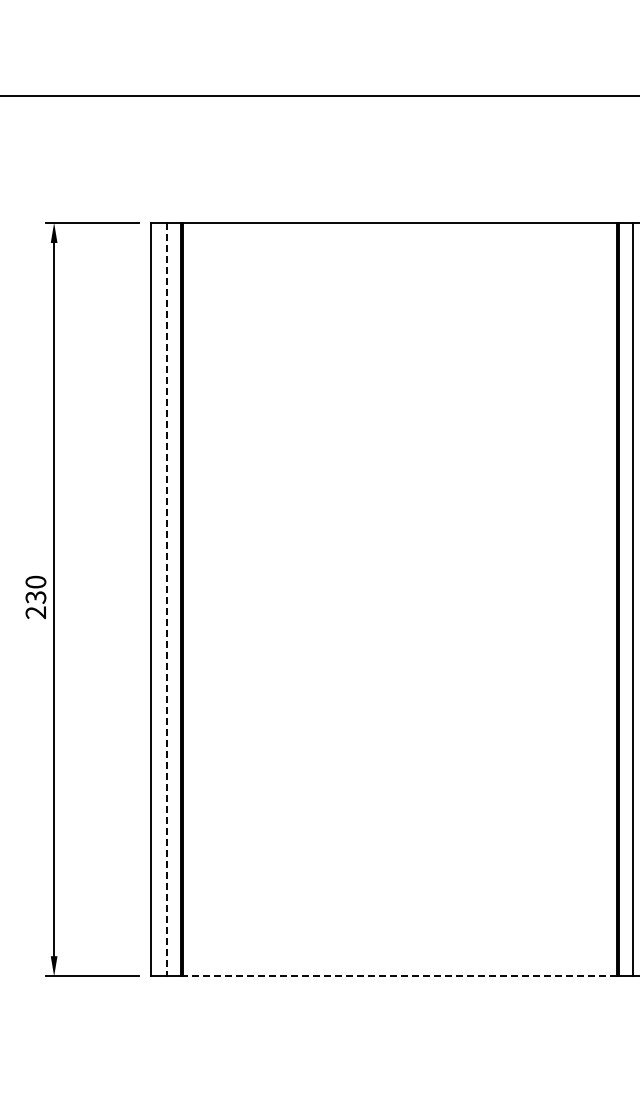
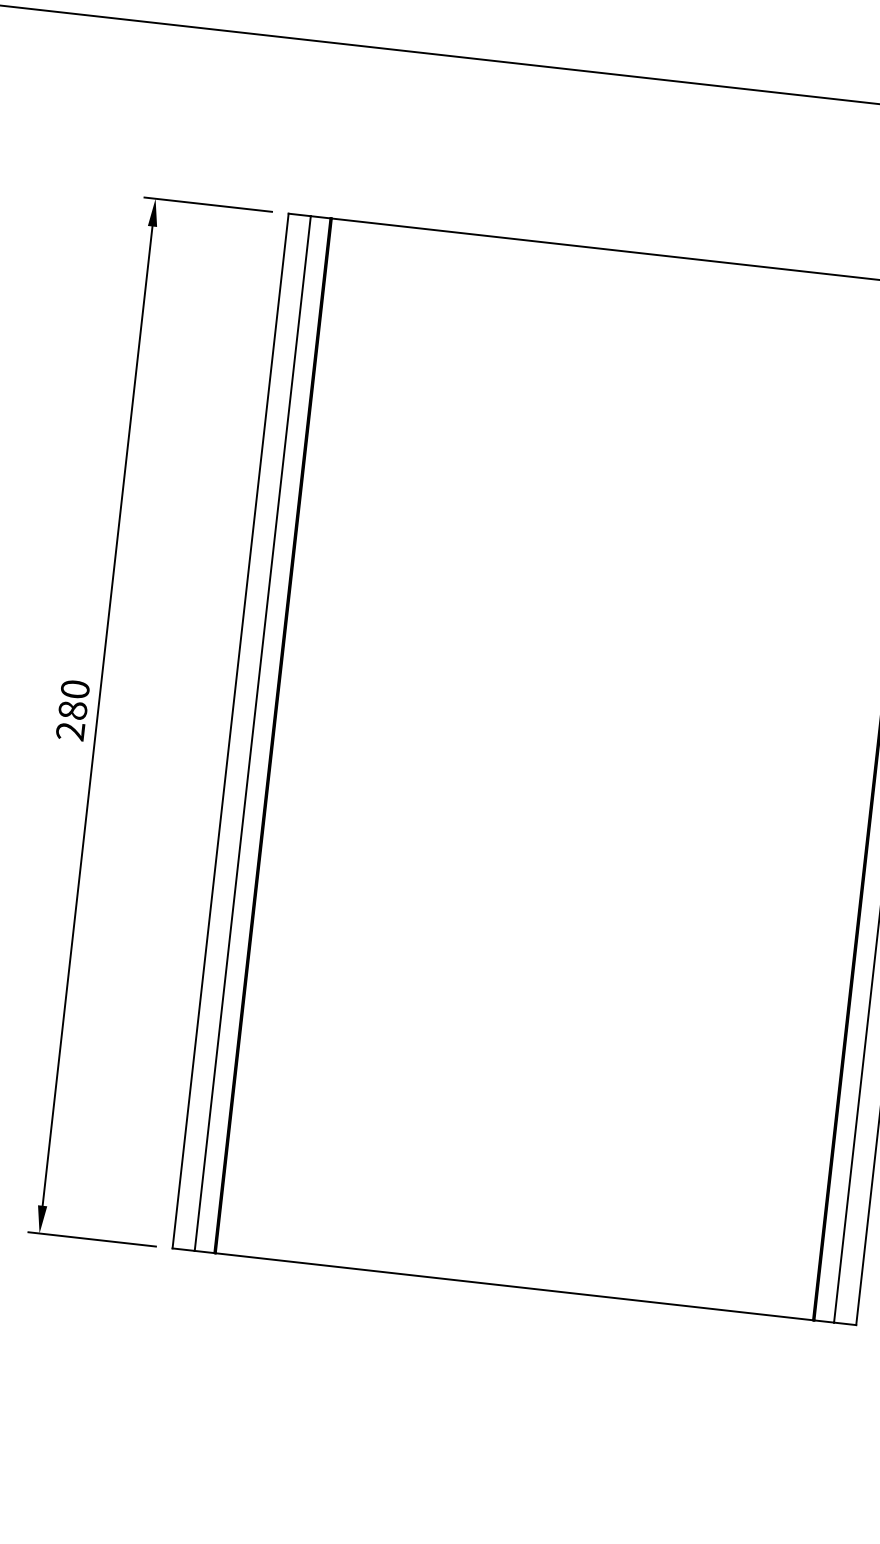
text: (35, 597) -> (72, 710), 230 -> 280
line: (167, 599) -> (253, 733), dashed -> solid
line: (399, 976) -> (513, 1286), dashed -> solid

